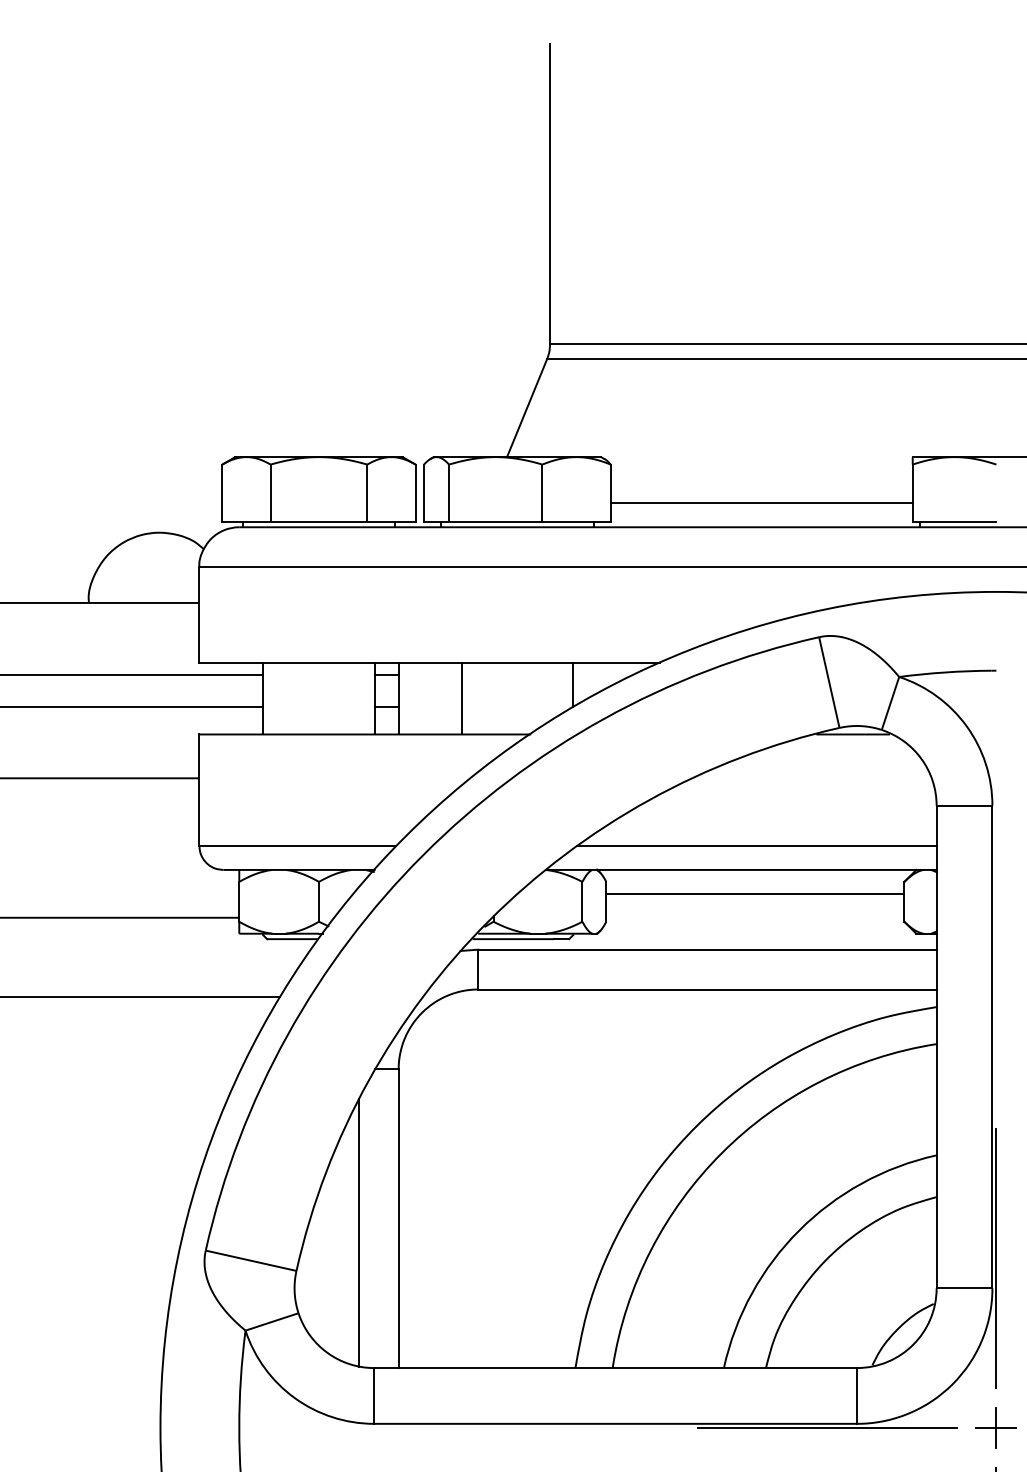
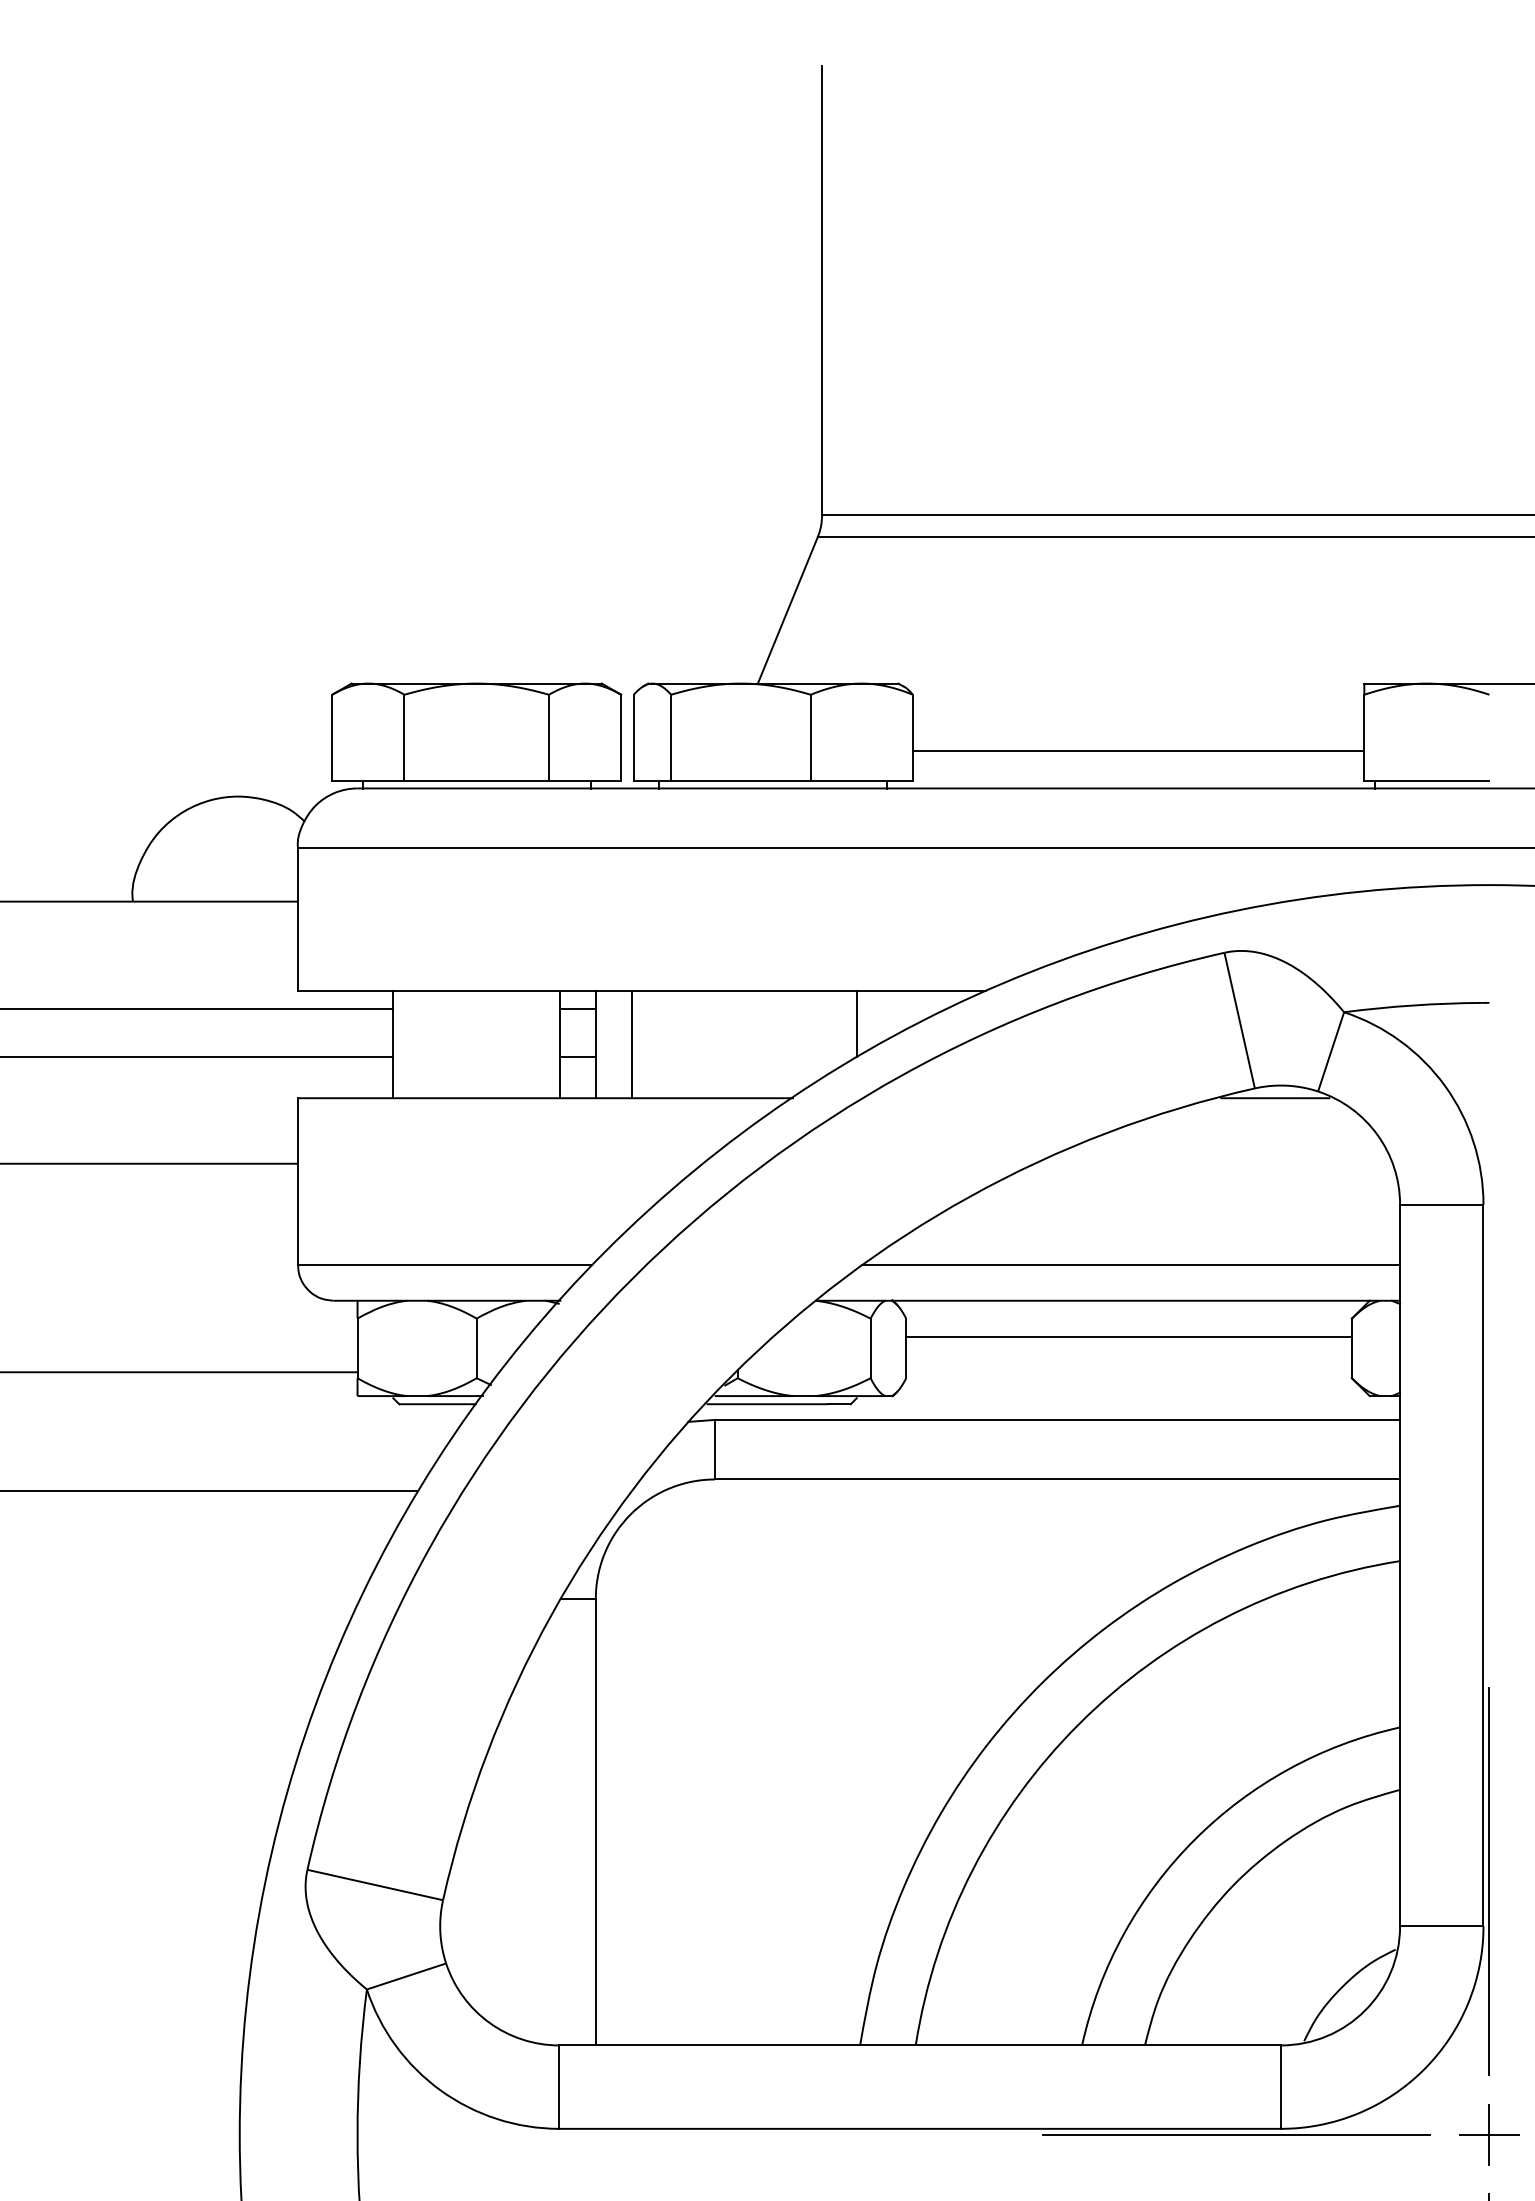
line: (461, 698) -> (631, 1044), moved
line: (358, 1232) -> (535, 1842), removed

